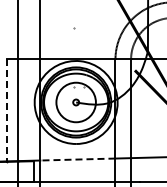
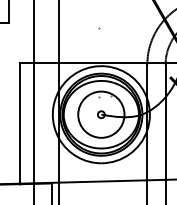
line: (7, 110) -> (21, 124), dashed -> solid
line: (77, 159) -> (102, 181), dashed -> solid

